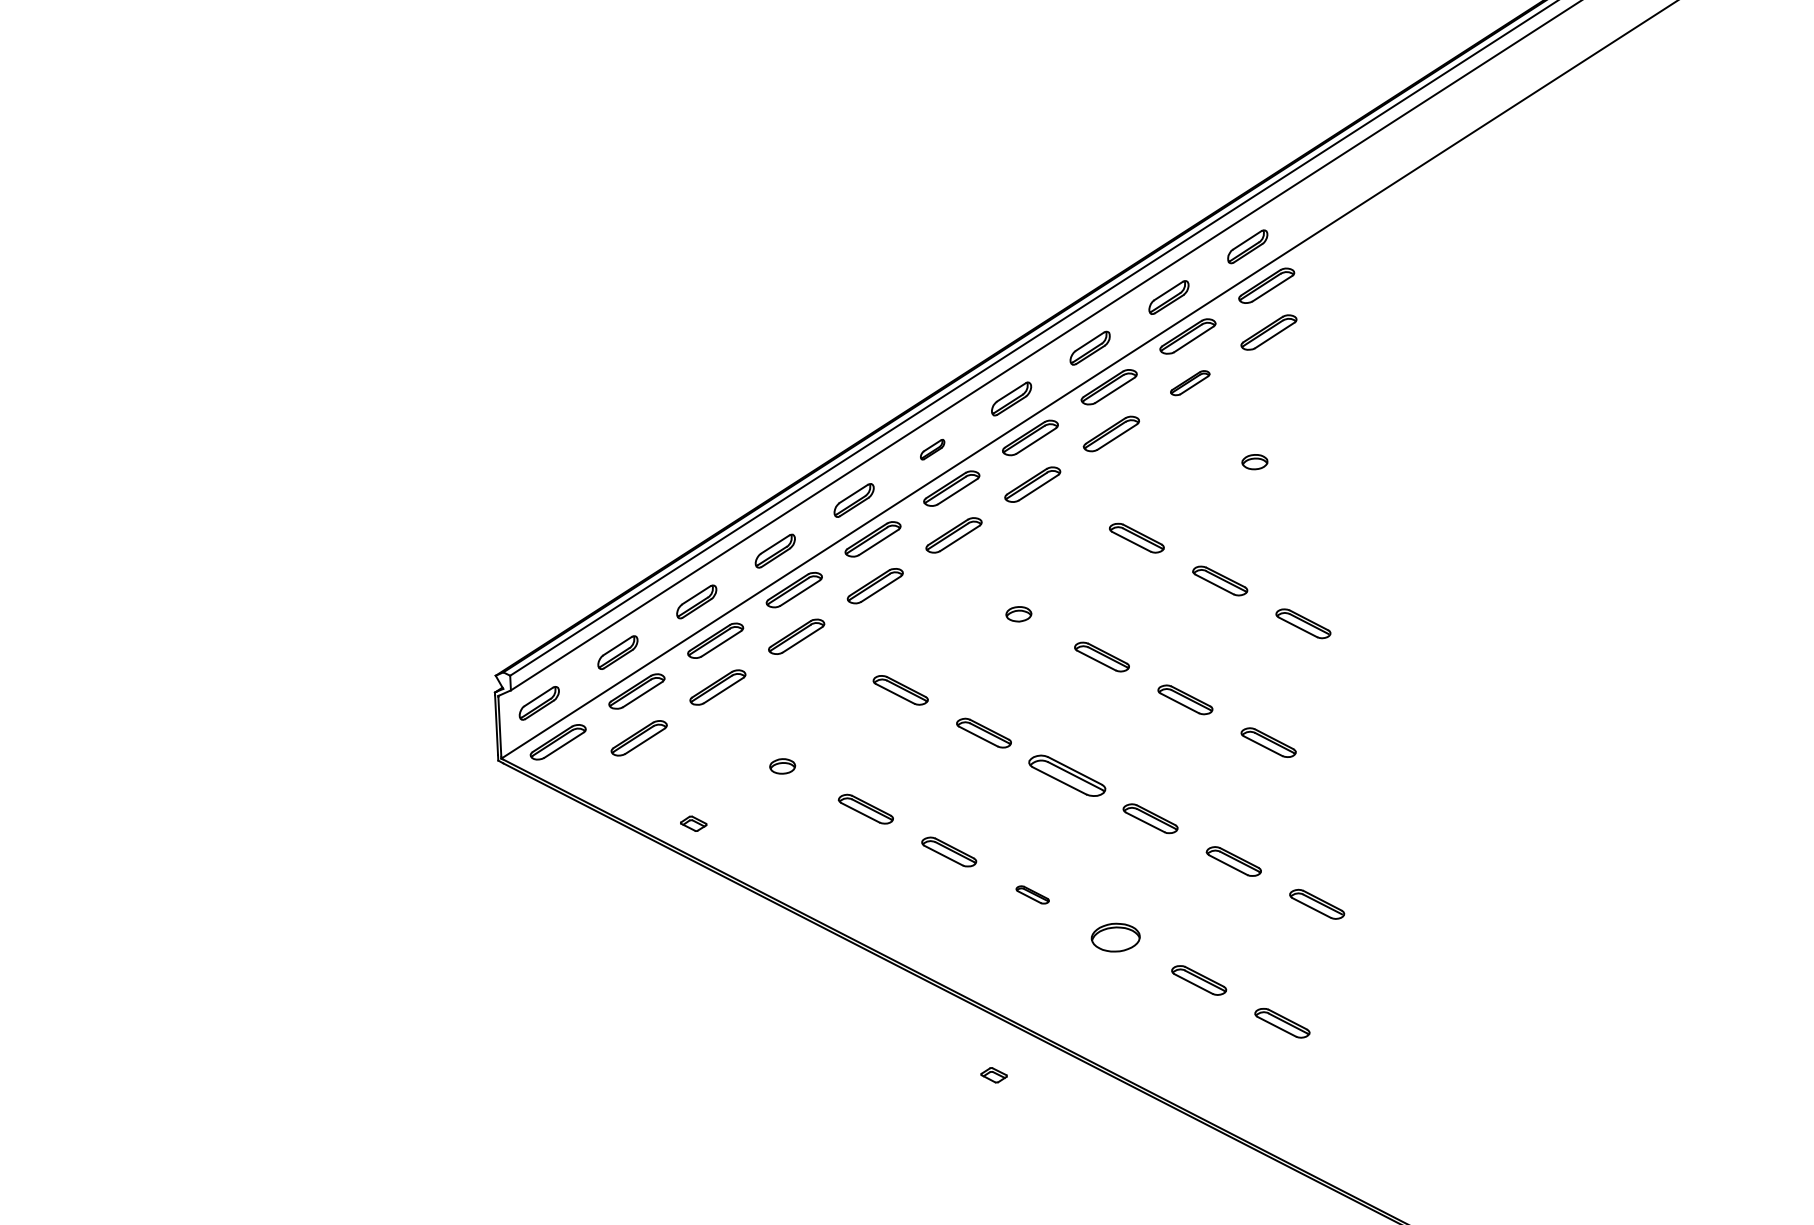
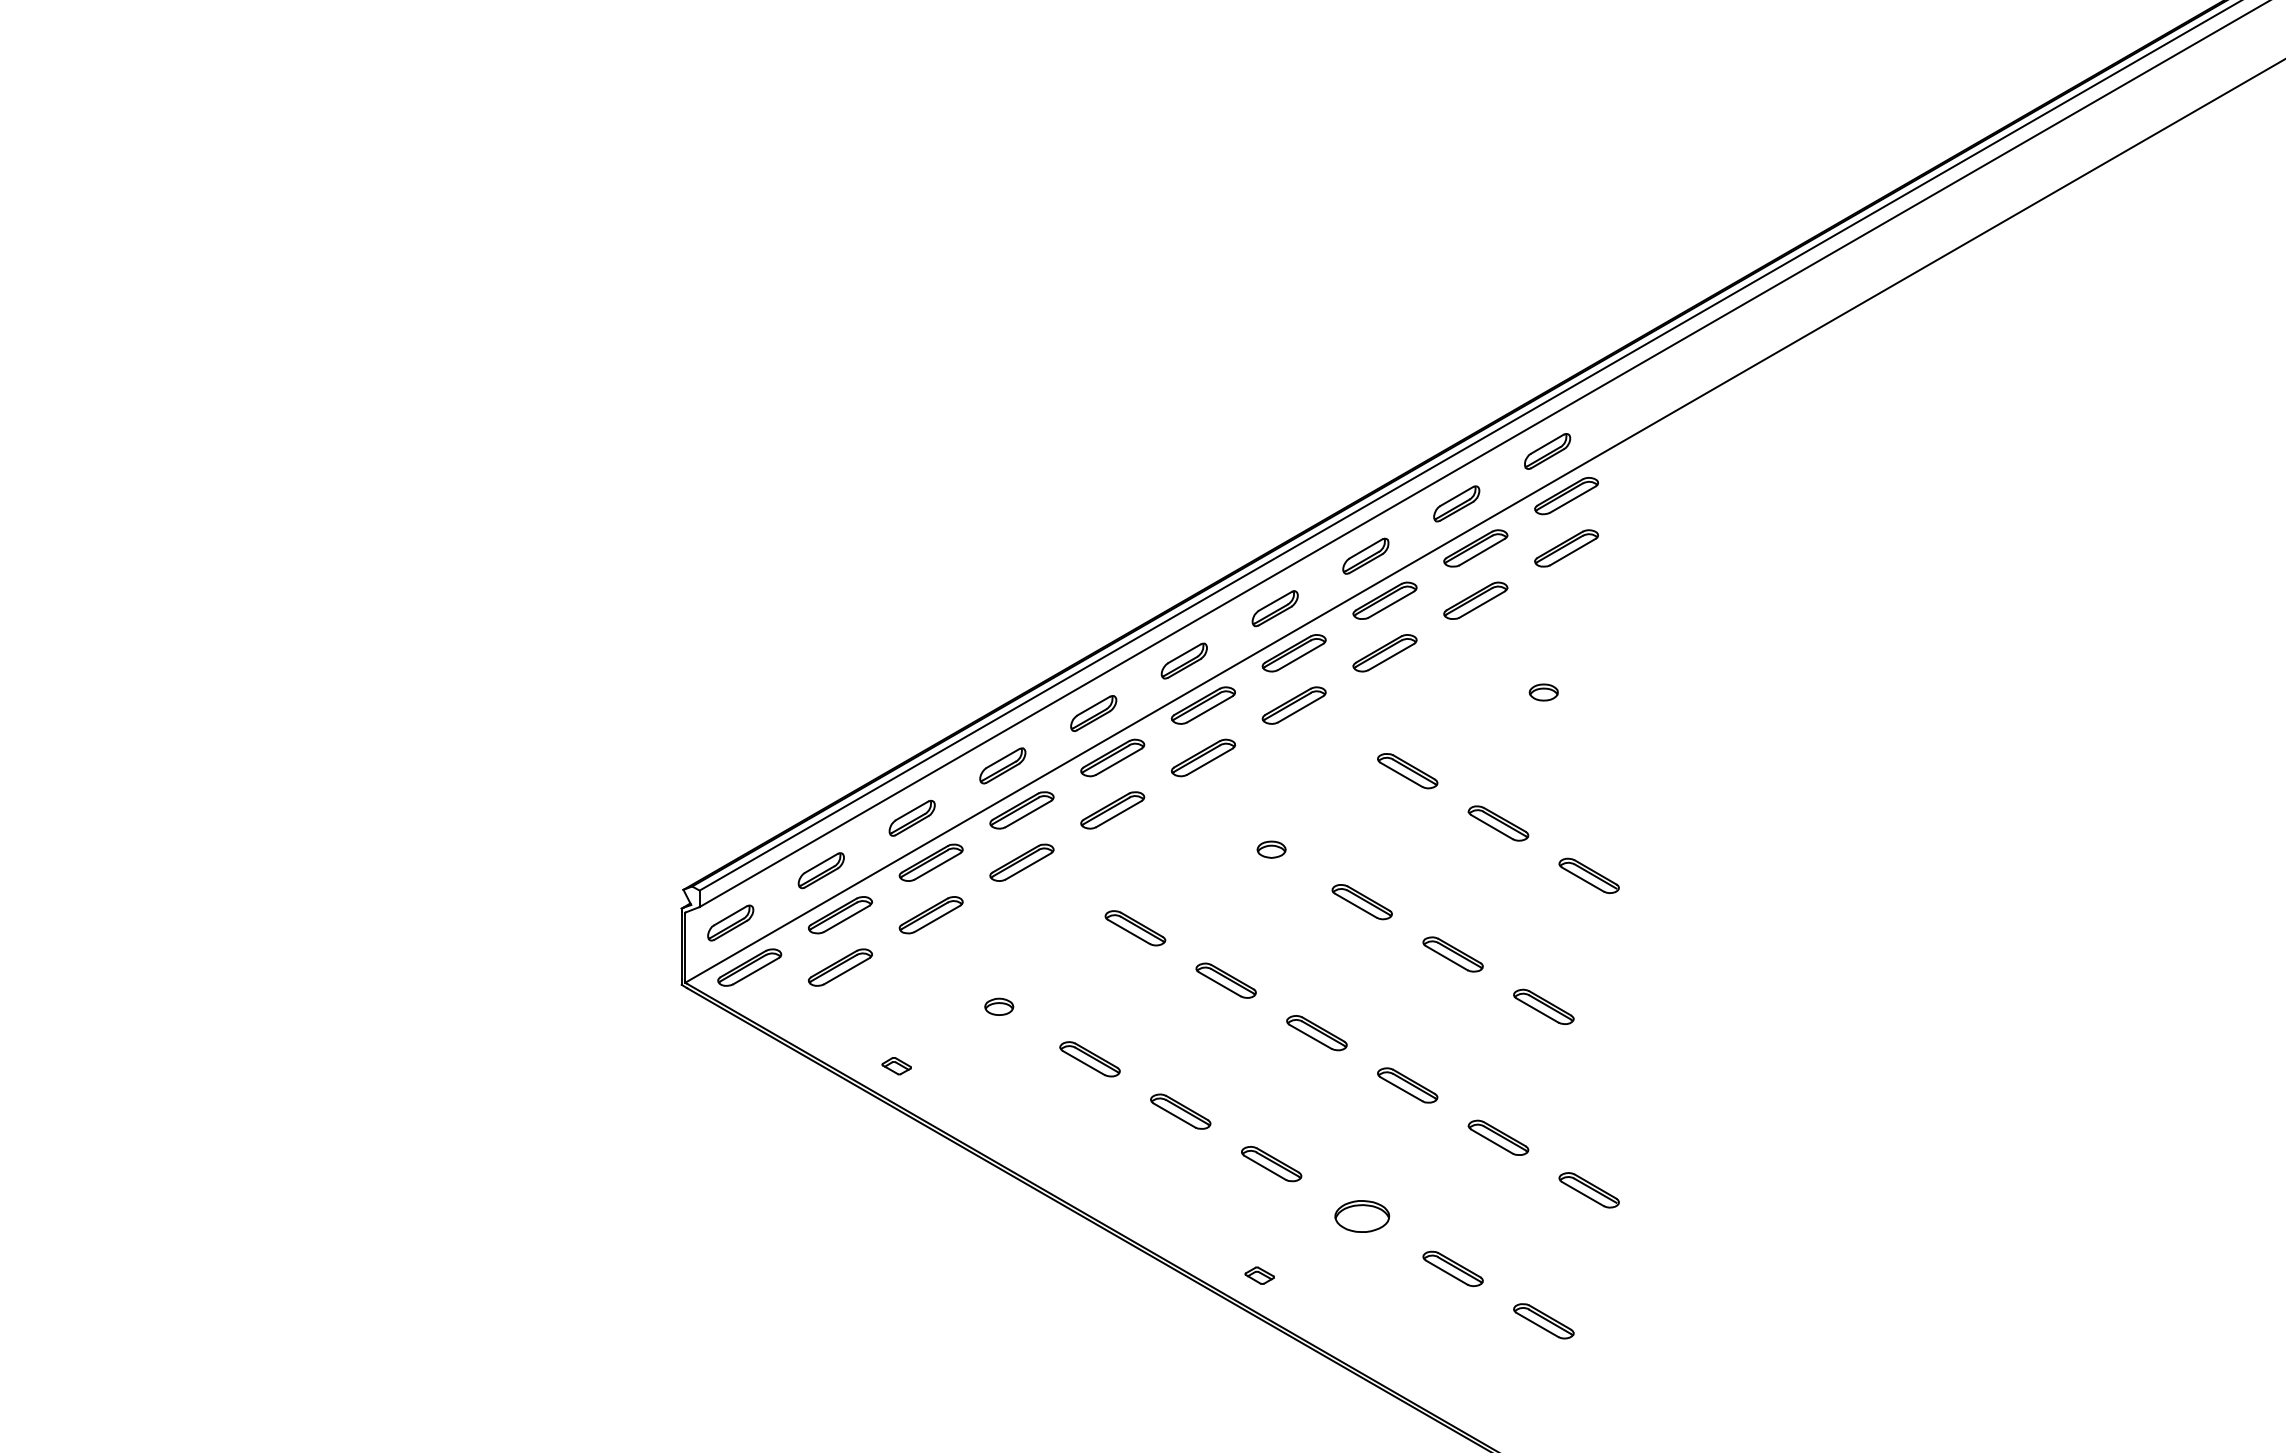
part: (1189, 382) -> (1475, 600), size x1.43
part: (931, 449) -> (1183, 660), size x1.67
part: (1066, 776) -> (1316, 1033), size x0.71
part: (1032, 895) -> (1271, 1164), size x1.67
part: (993, 1075) -> (1259, 1275), moved

